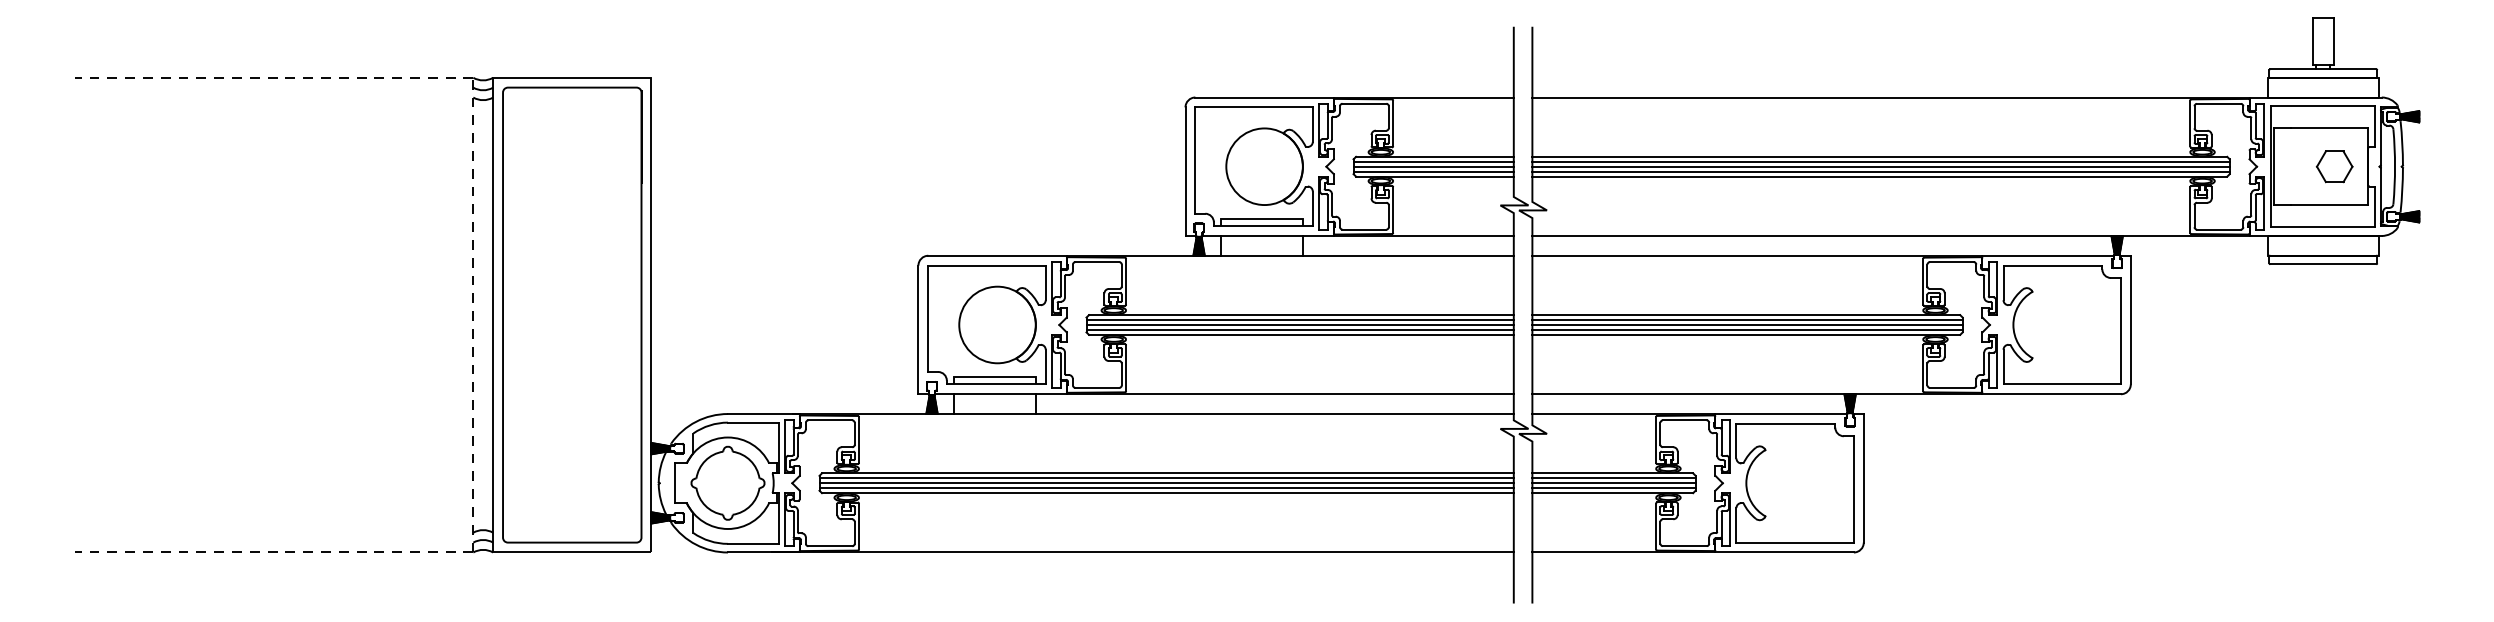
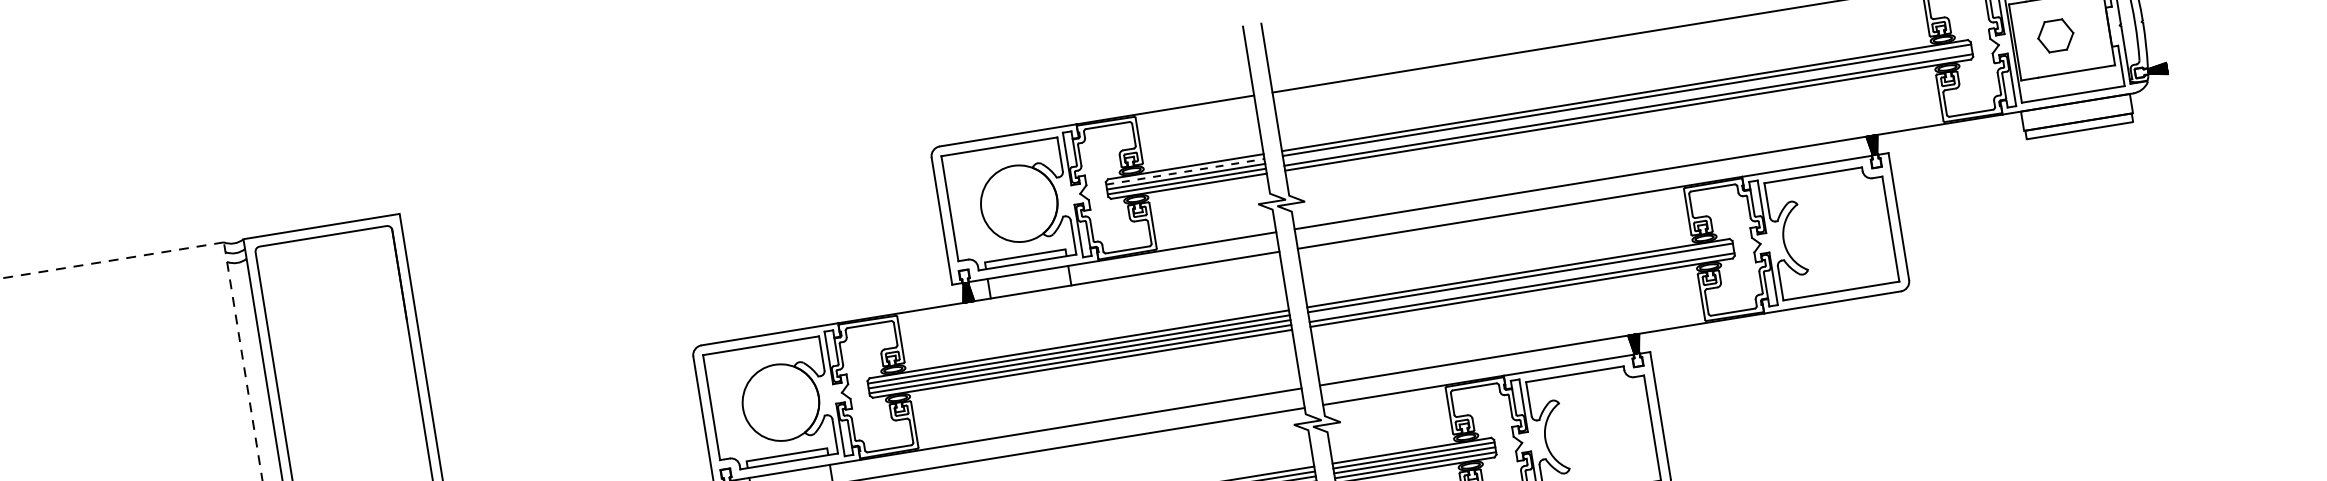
line: (1434, 161) -> (1186, 171), solid -> dashed
line: (1880, 166) -> (1627, 105), removed
part: (2334, 166) -> (2055, 35), moved
line: (1747, 325) -> (1521, 283), removed

